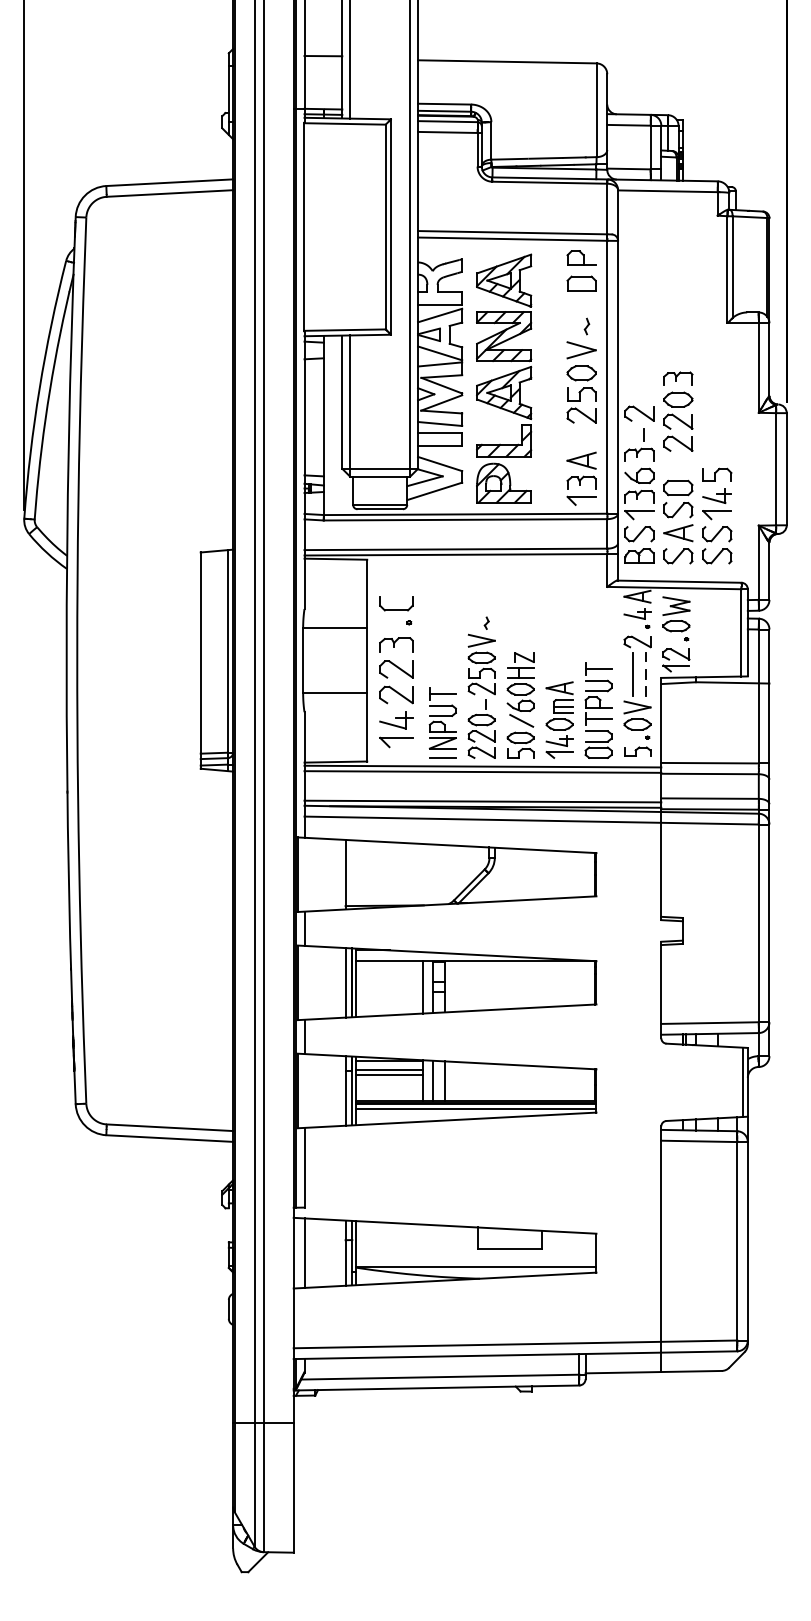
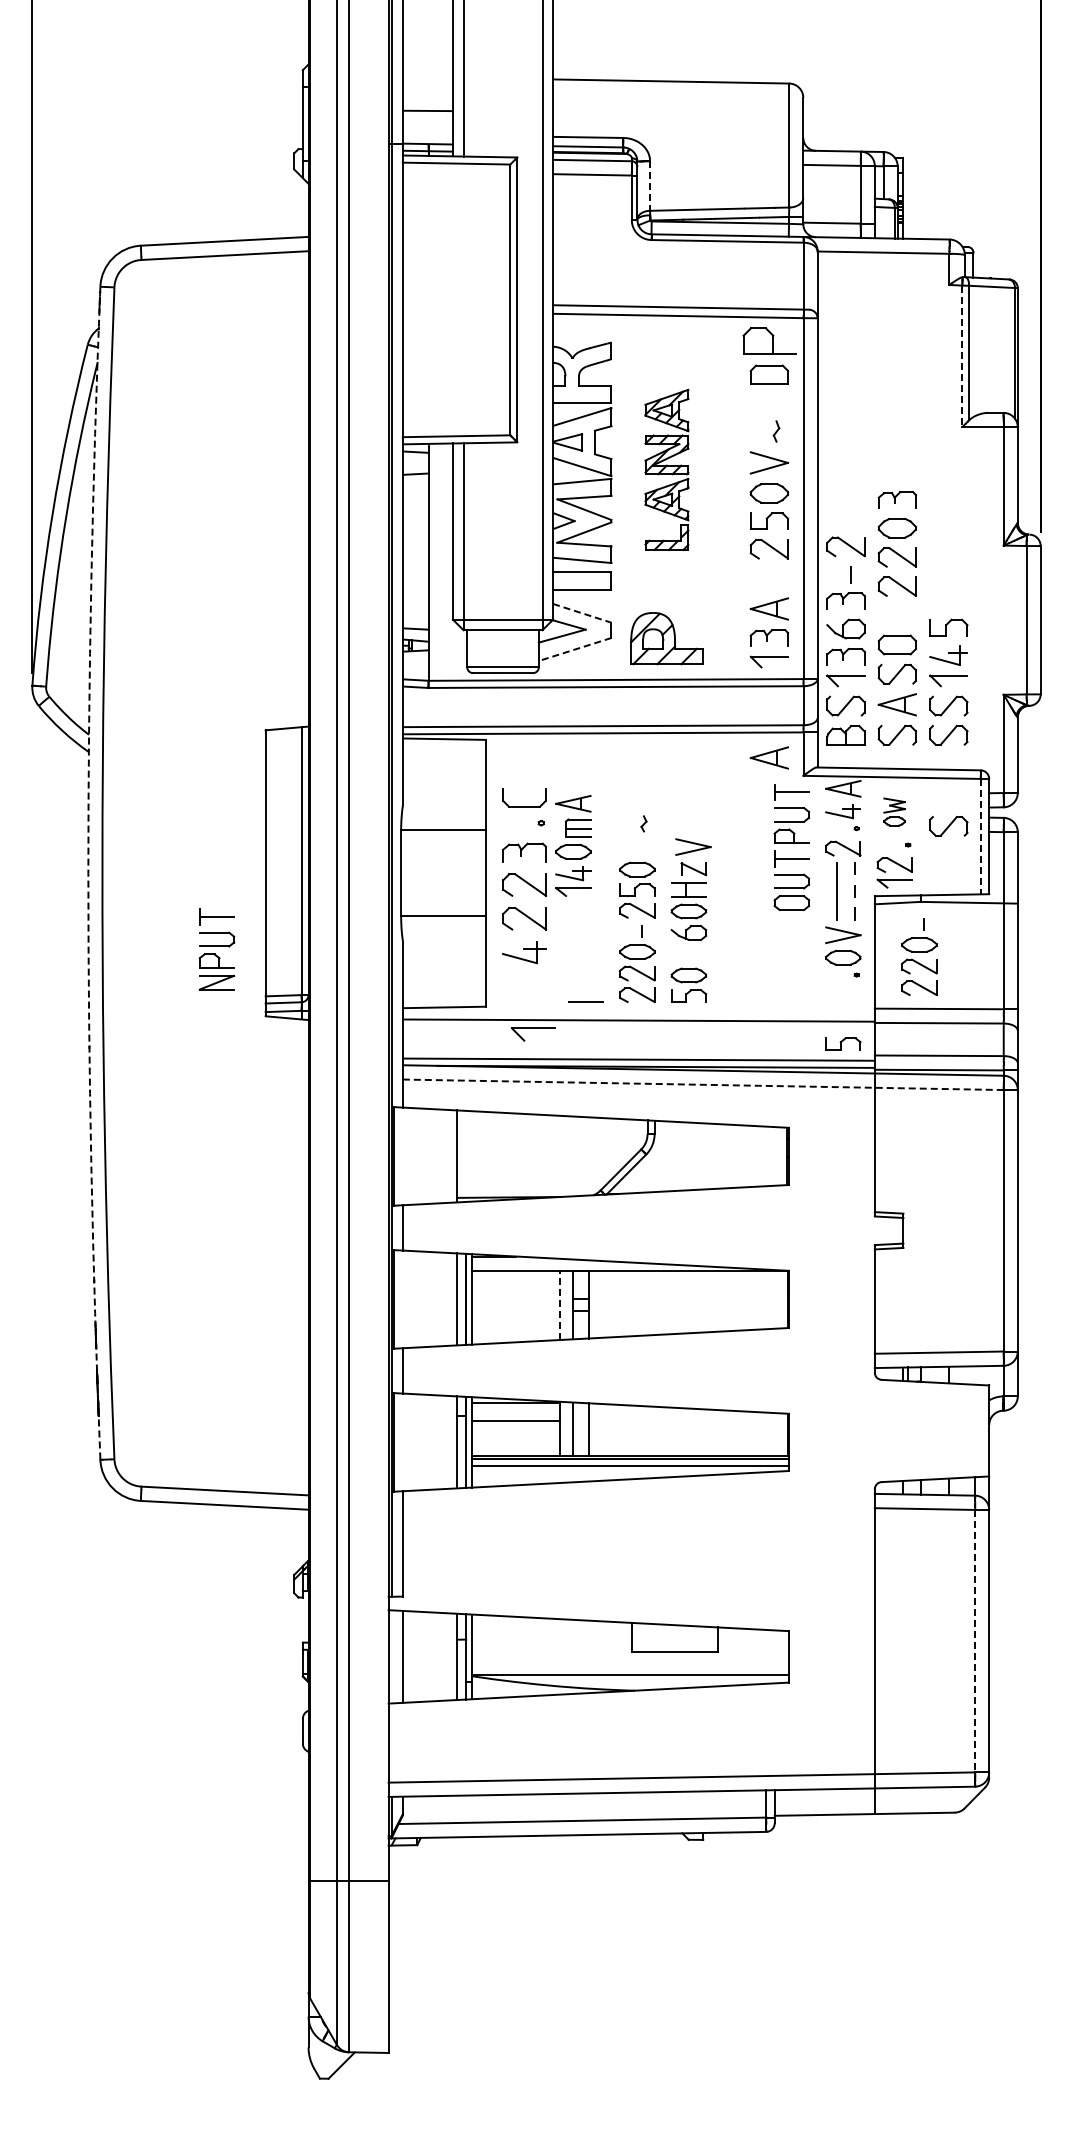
line: (323, 55) -> (427, 110), moved
line: (491, 141) -> (650, 186), solid -> dashed
part: (580, 257) -> (768, 340), size x1.4
line: (727, 269) -> (962, 356), solid -> dashed
part: (503, 355) -> (666, 469), size x0.6
line: (440, 464) -> (582, 613), solid -> dashed
line: (434, 491) -> (574, 649), solid -> dashed
part: (580, 573) -> (768, 757), added
part: (676, 613) -> (894, 811), size x0.6
part: (717, 625) -> (948, 826), added
line: (741, 632) -> (980, 836), solid -> dashed
part: (481, 640) -> (693, 846), moved
arc: (66, 660) -> (88, 873), solid -> dashed
part: (598, 710) -> (791, 847), moved
part: (442, 718) -> (216, 949), moved
part: (559, 719) -> (573, 845), moved
line: (521, 720) -> (690, 952), removed
part: (695, 723) -> (919, 956), added
part: (396, 742) -> (533, 1034), moved
part: (637, 751) -> (843, 1043), moved
line: (482, 766) -> (638, 1013), removed
line: (531, 820) -> (702, 1084), solid -> dashed
line: (423, 987) -> (560, 1305), solid -> dashed
line: (389, 1070) -> (515, 1415), removed
line: (742, 1081) -> (982, 1430), removed
line: (737, 1241) -> (975, 1641), solid -> dashed

